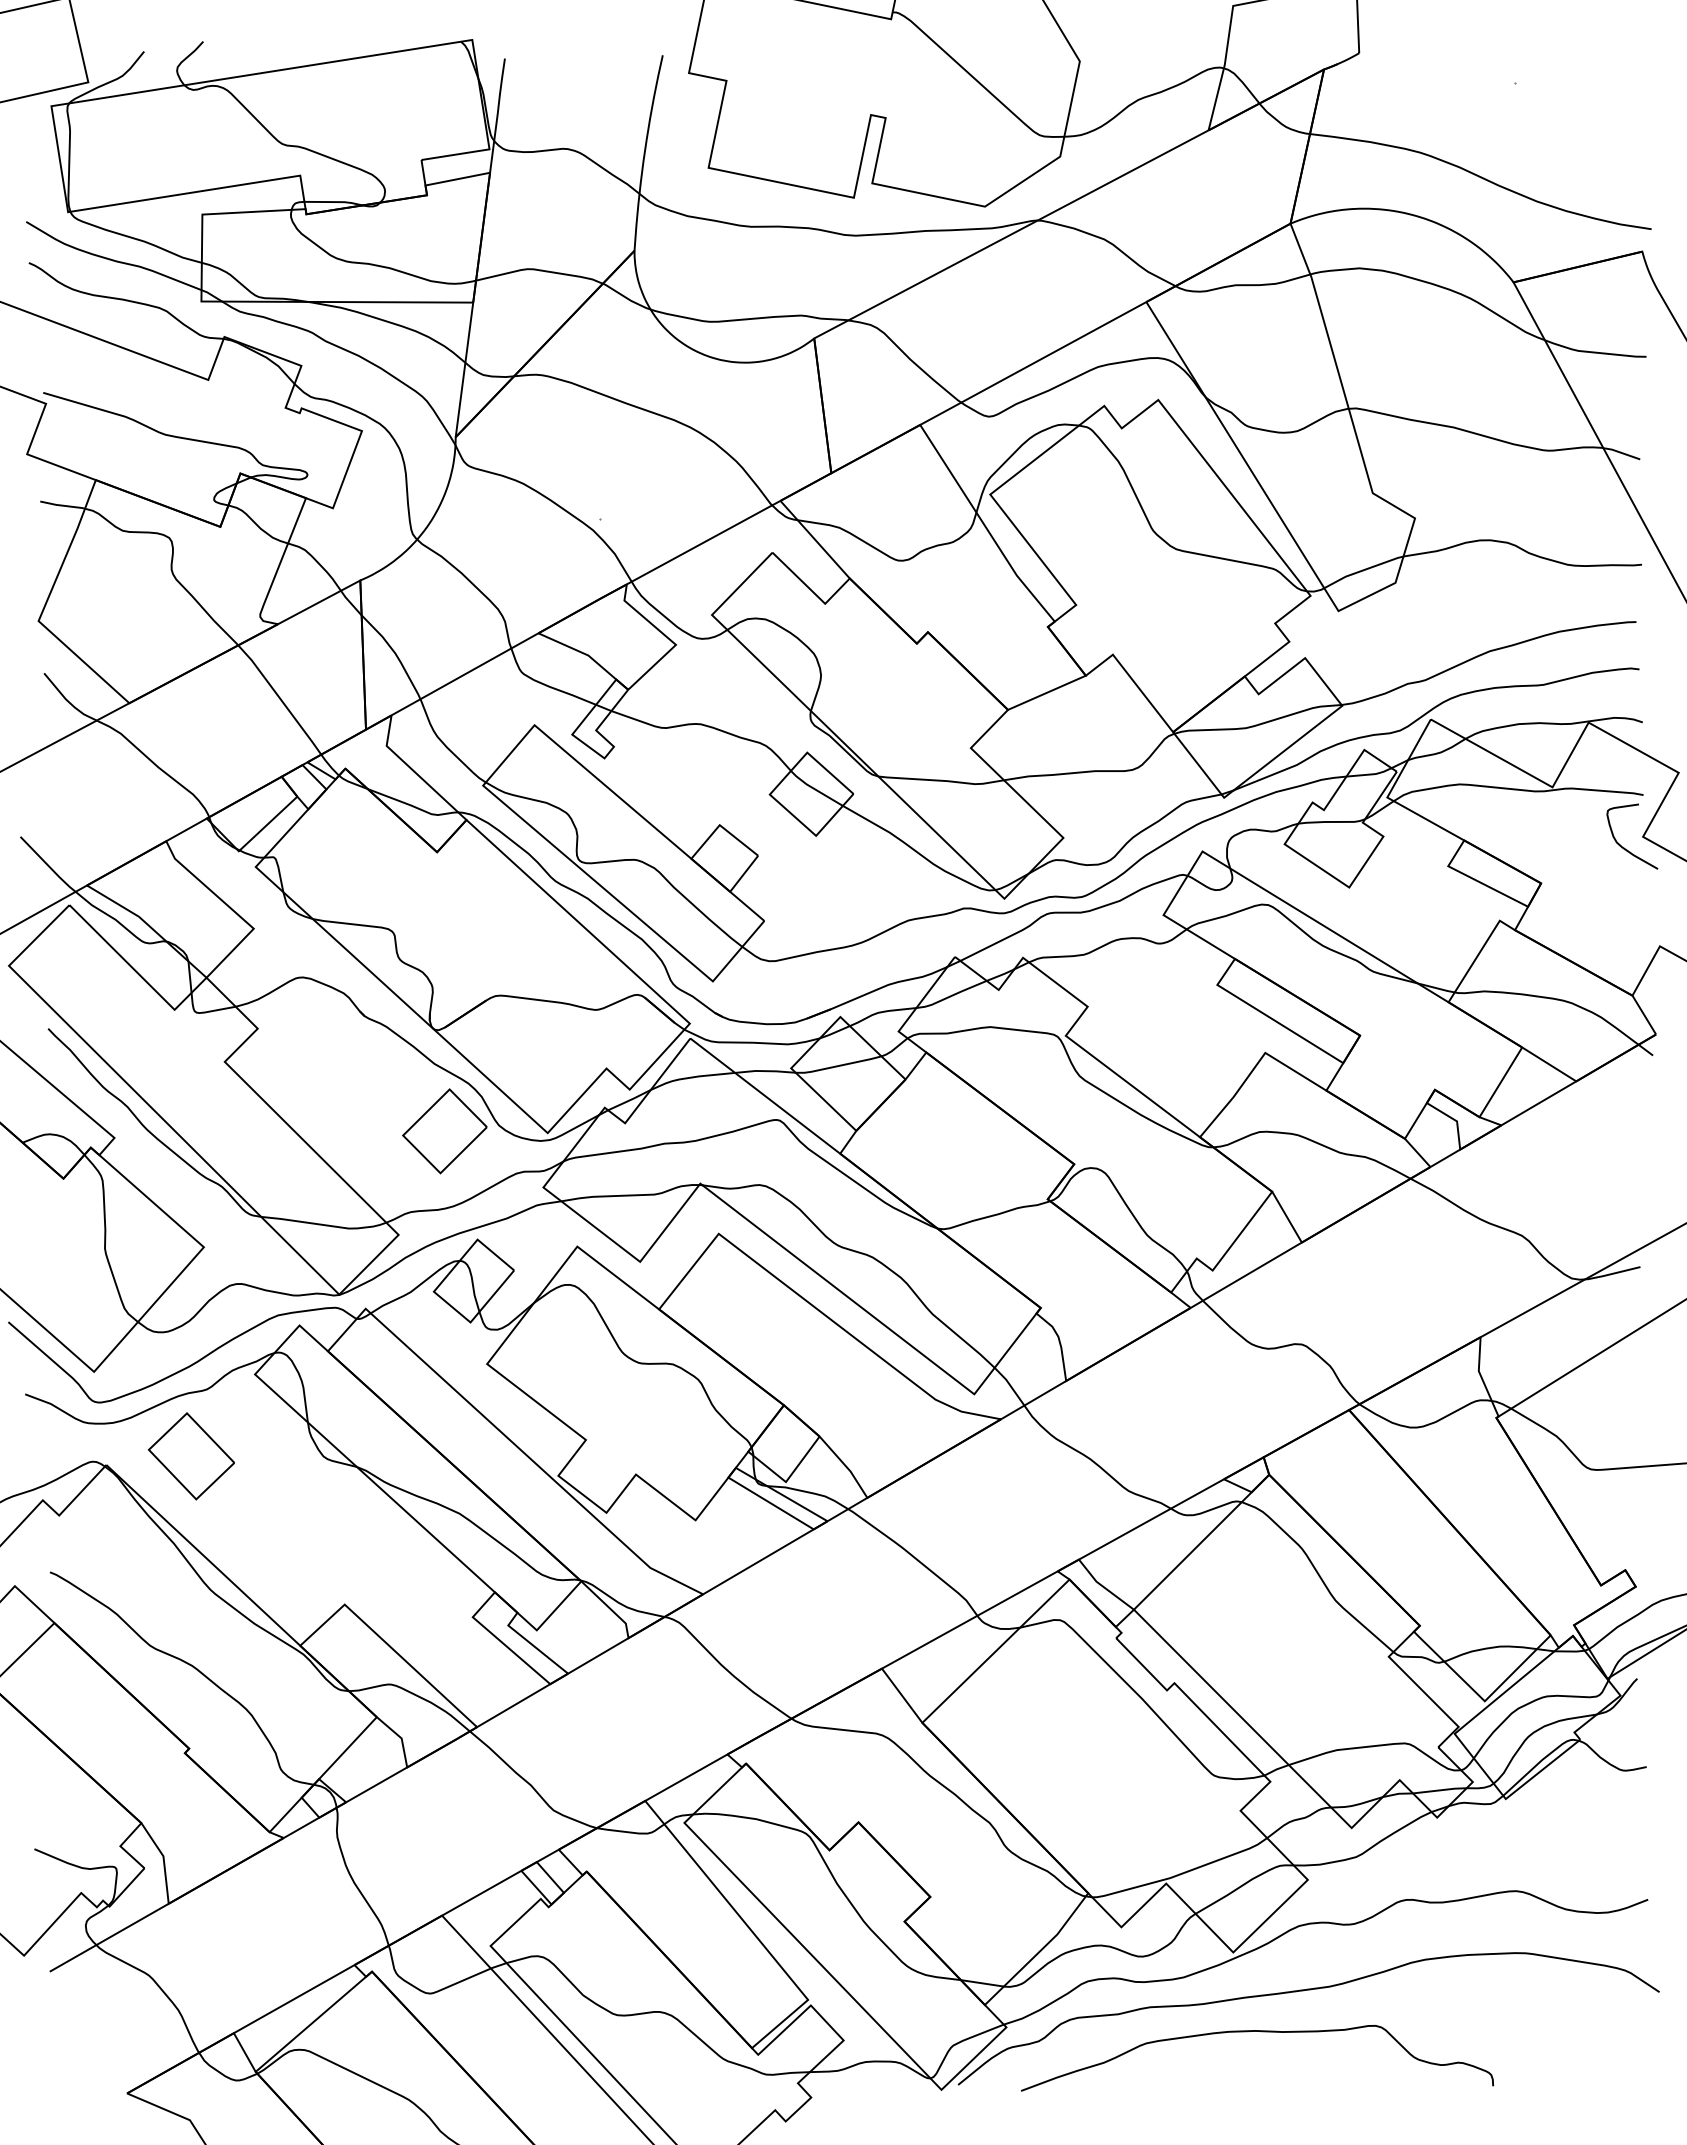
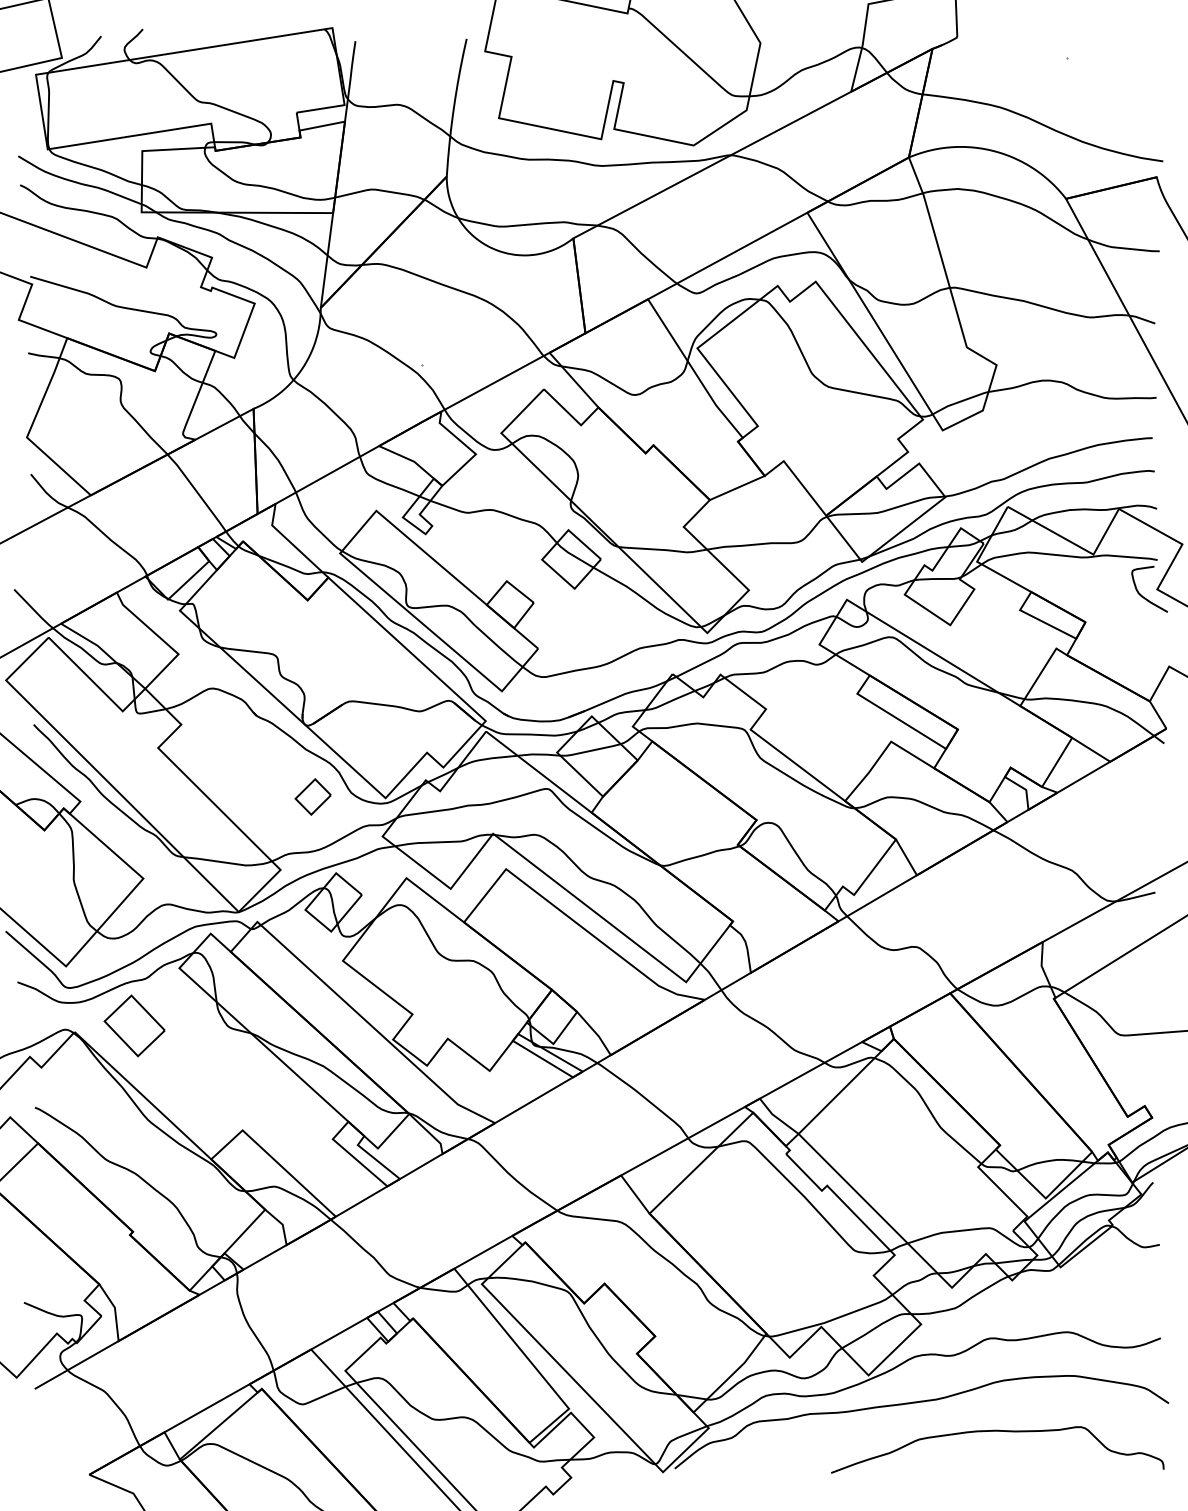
part: (444, 1131) -> (312, 797), size x0.6
curve: (1261, 2032) -> (1000, 1431), moved

